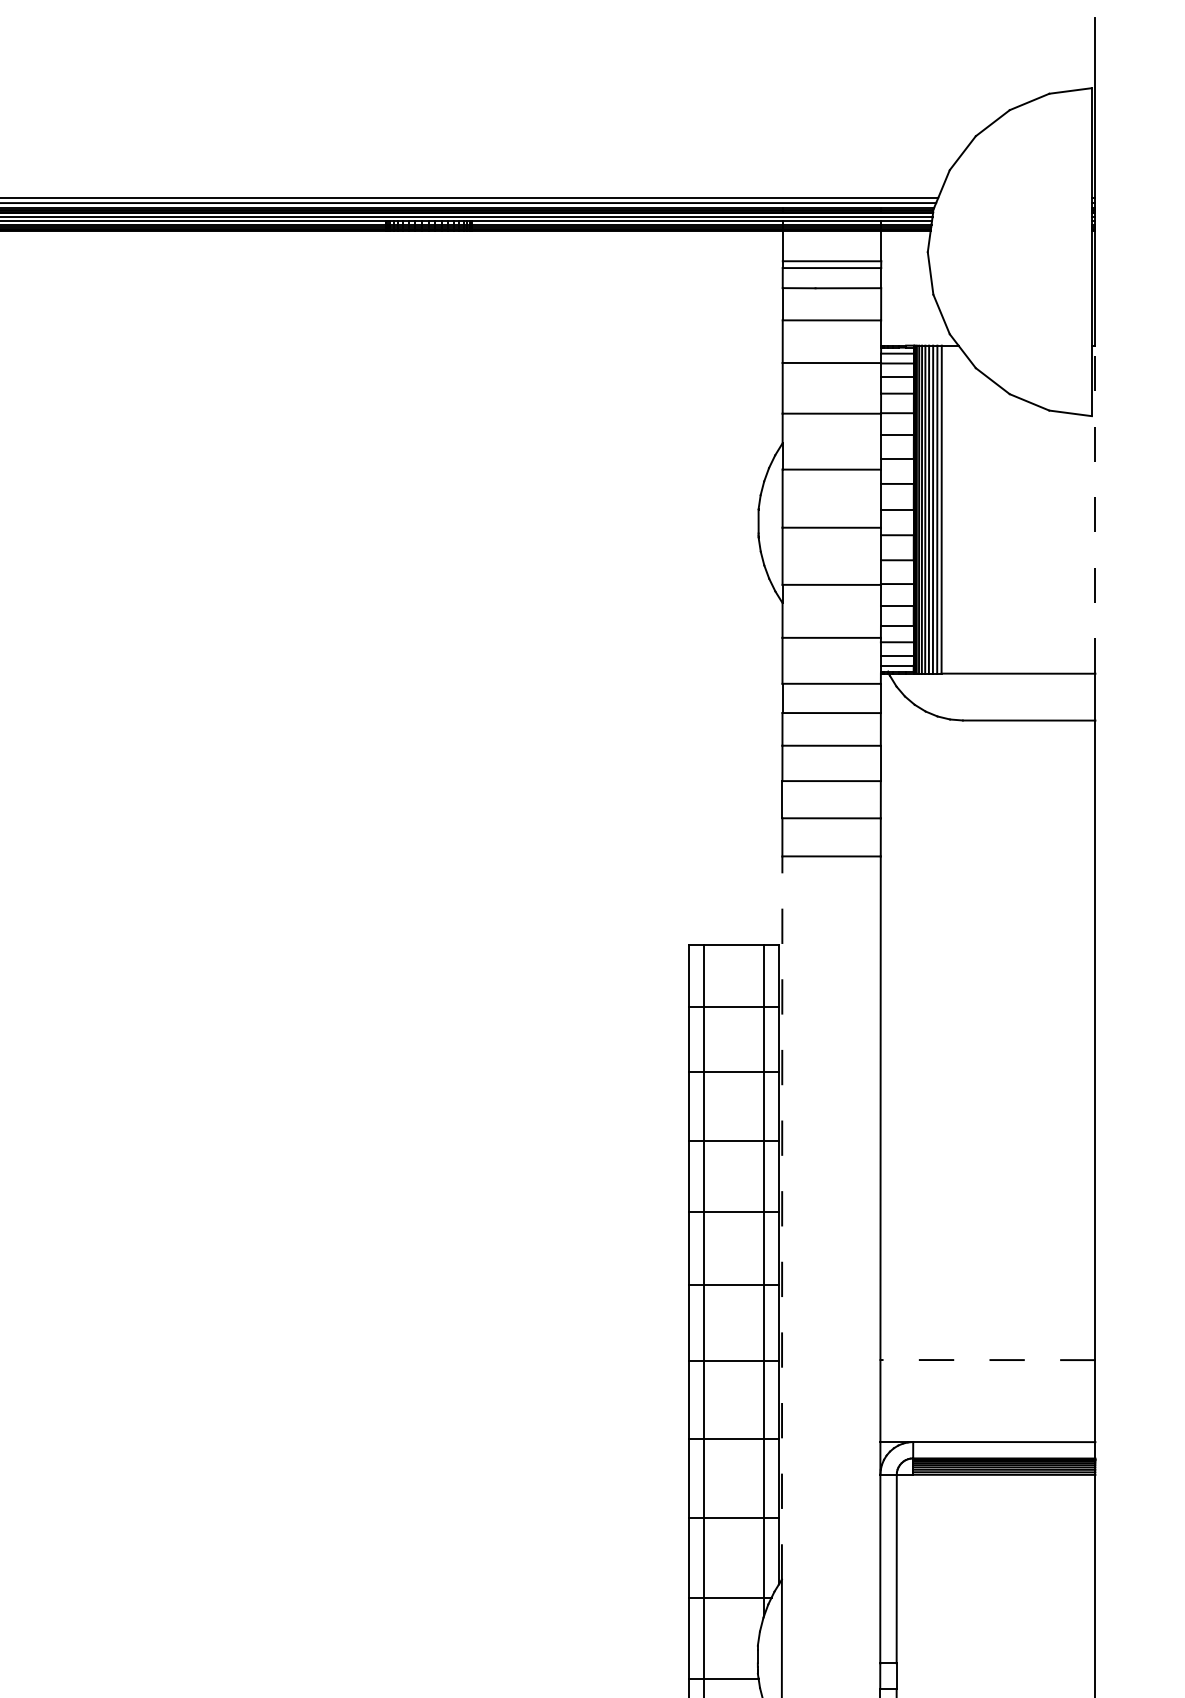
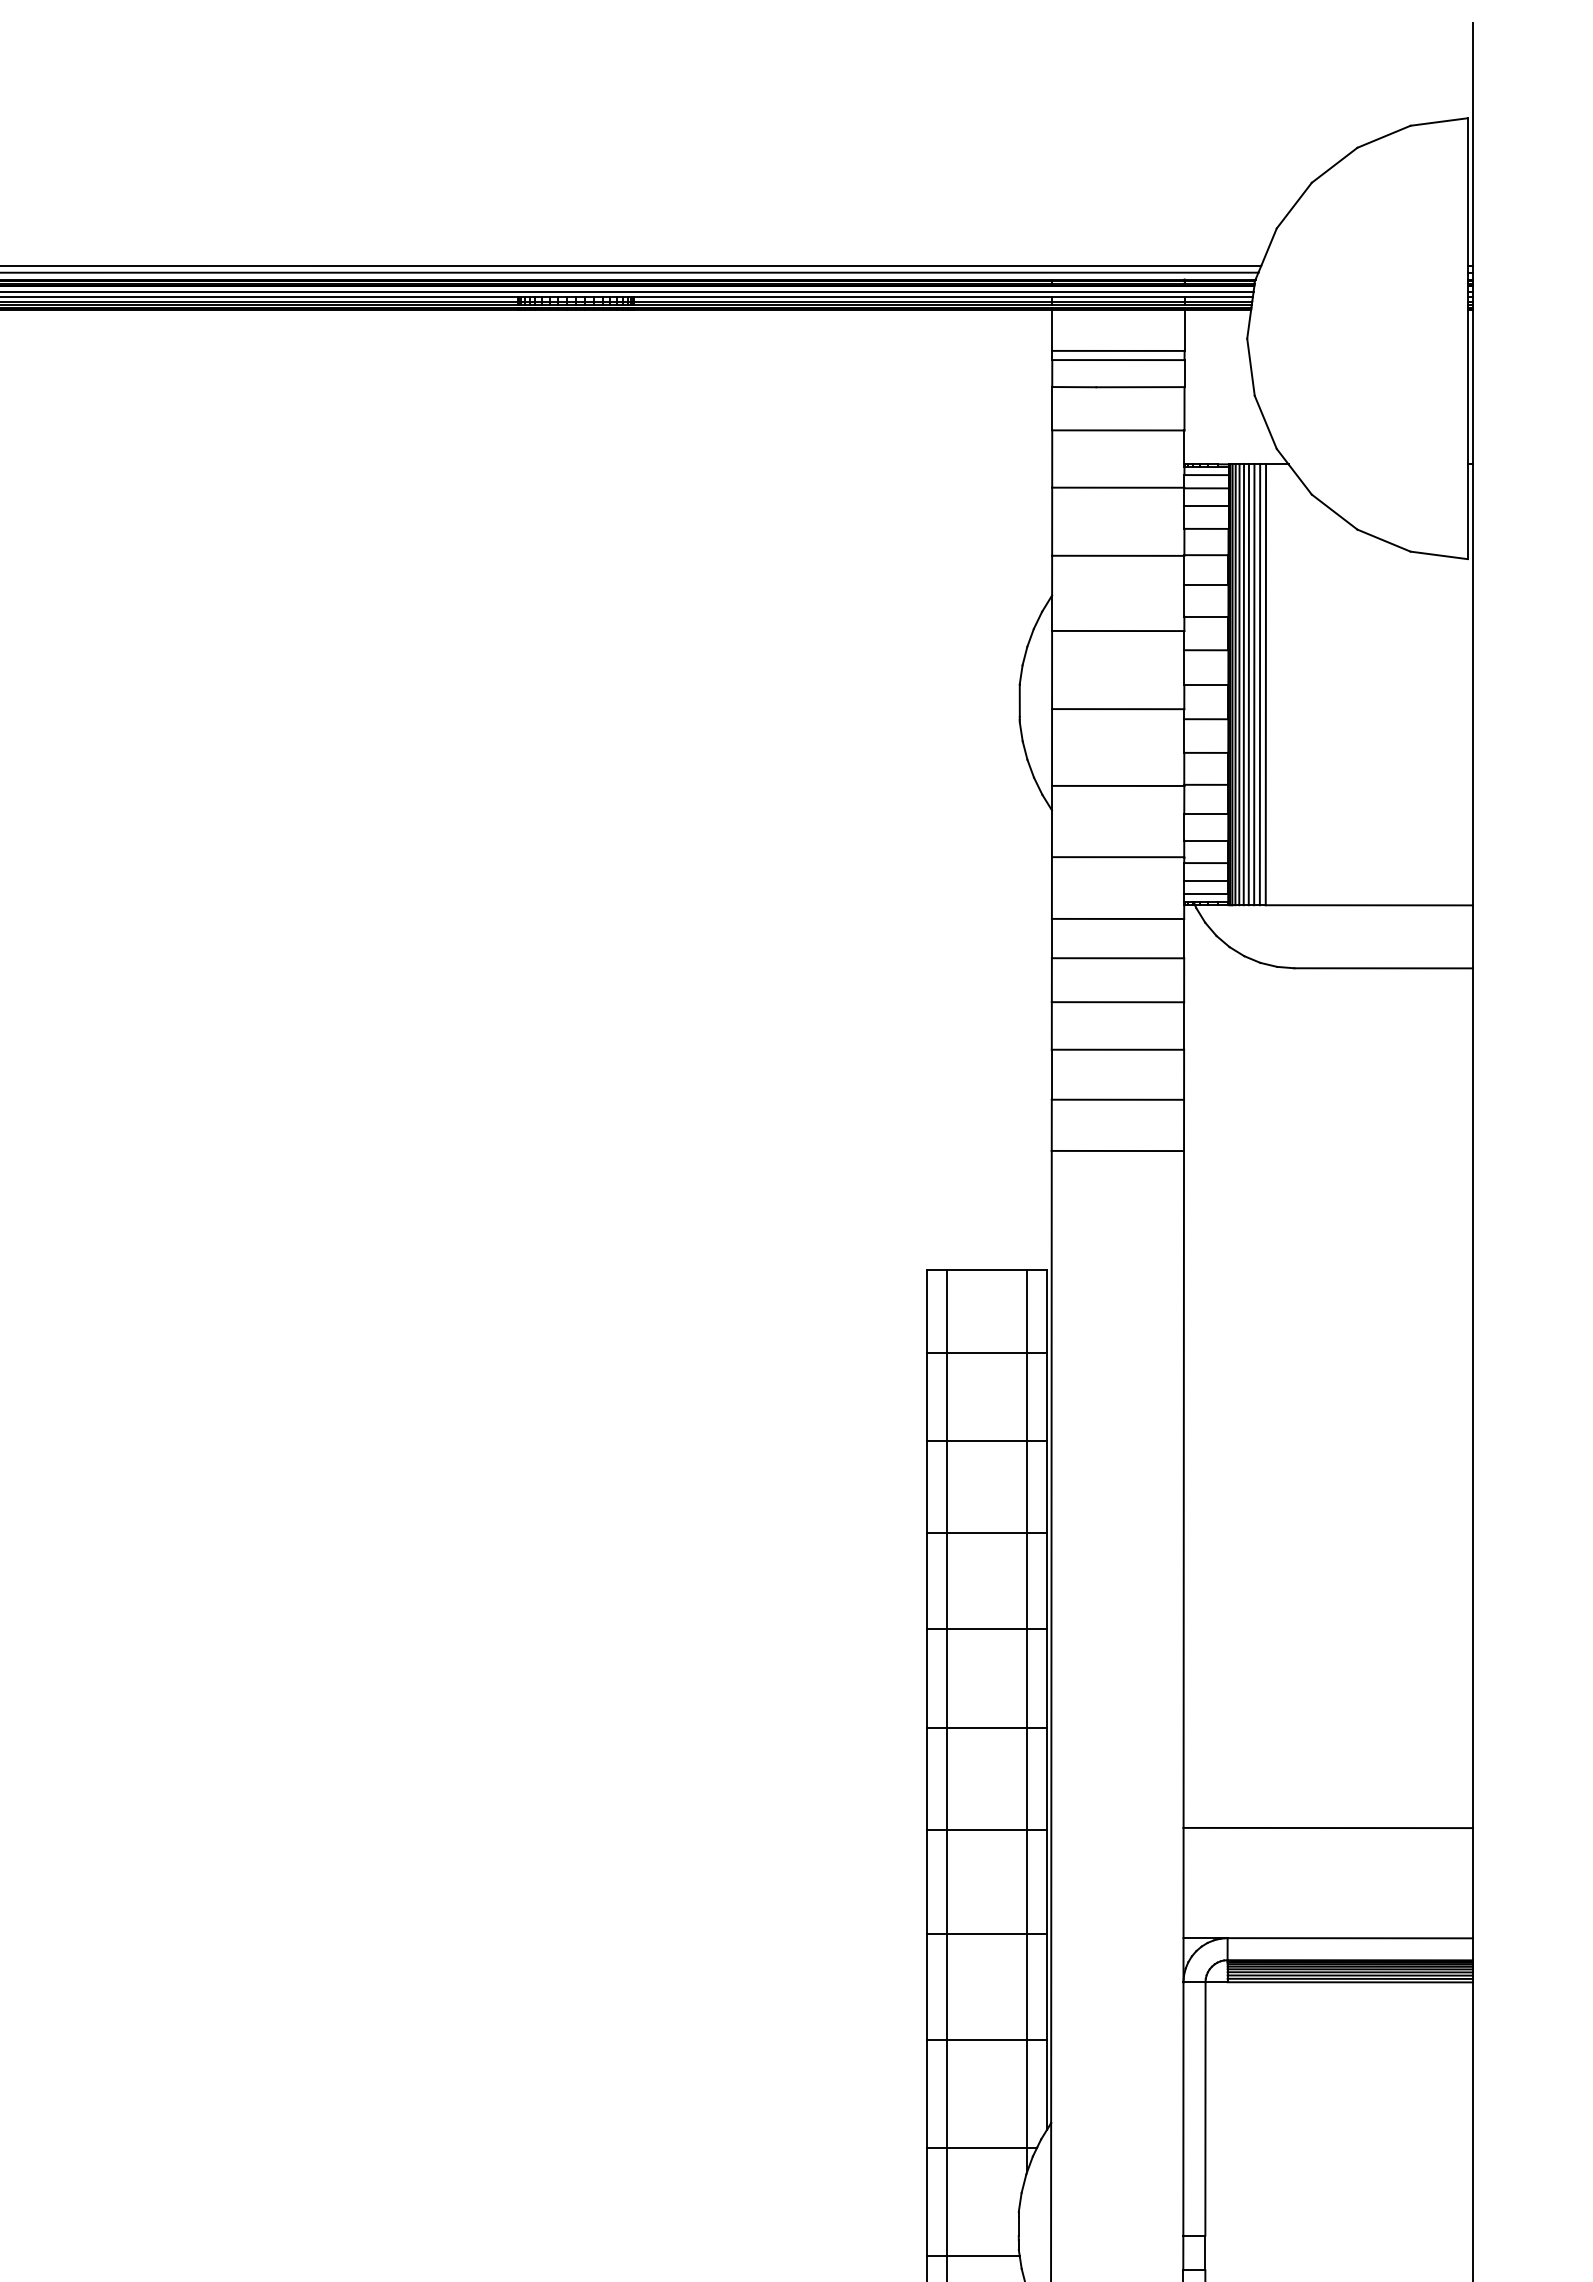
line: (1095, 509) -> (1472, 684), dashed -> solid
line: (782, 1217) -> (1051, 1636), dashed -> solid
line: (987, 1360) -> (1327, 1828), dashed -> solid

